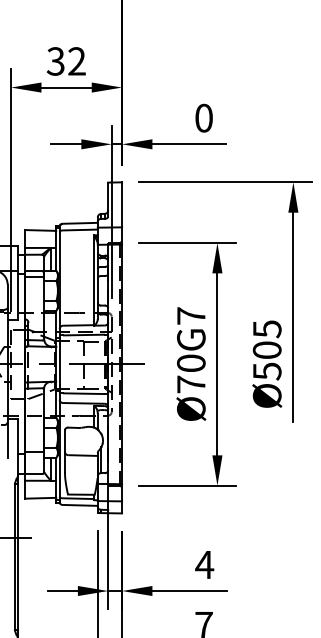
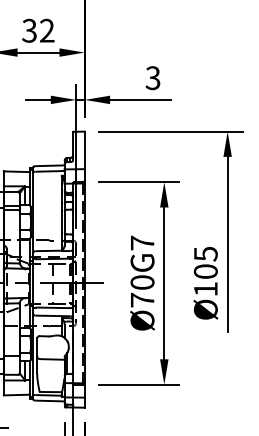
text: (203, 117) -> (152, 77), 0 -> 3
text: (267, 371) -> (206, 289), Ø505 -> Ø105

